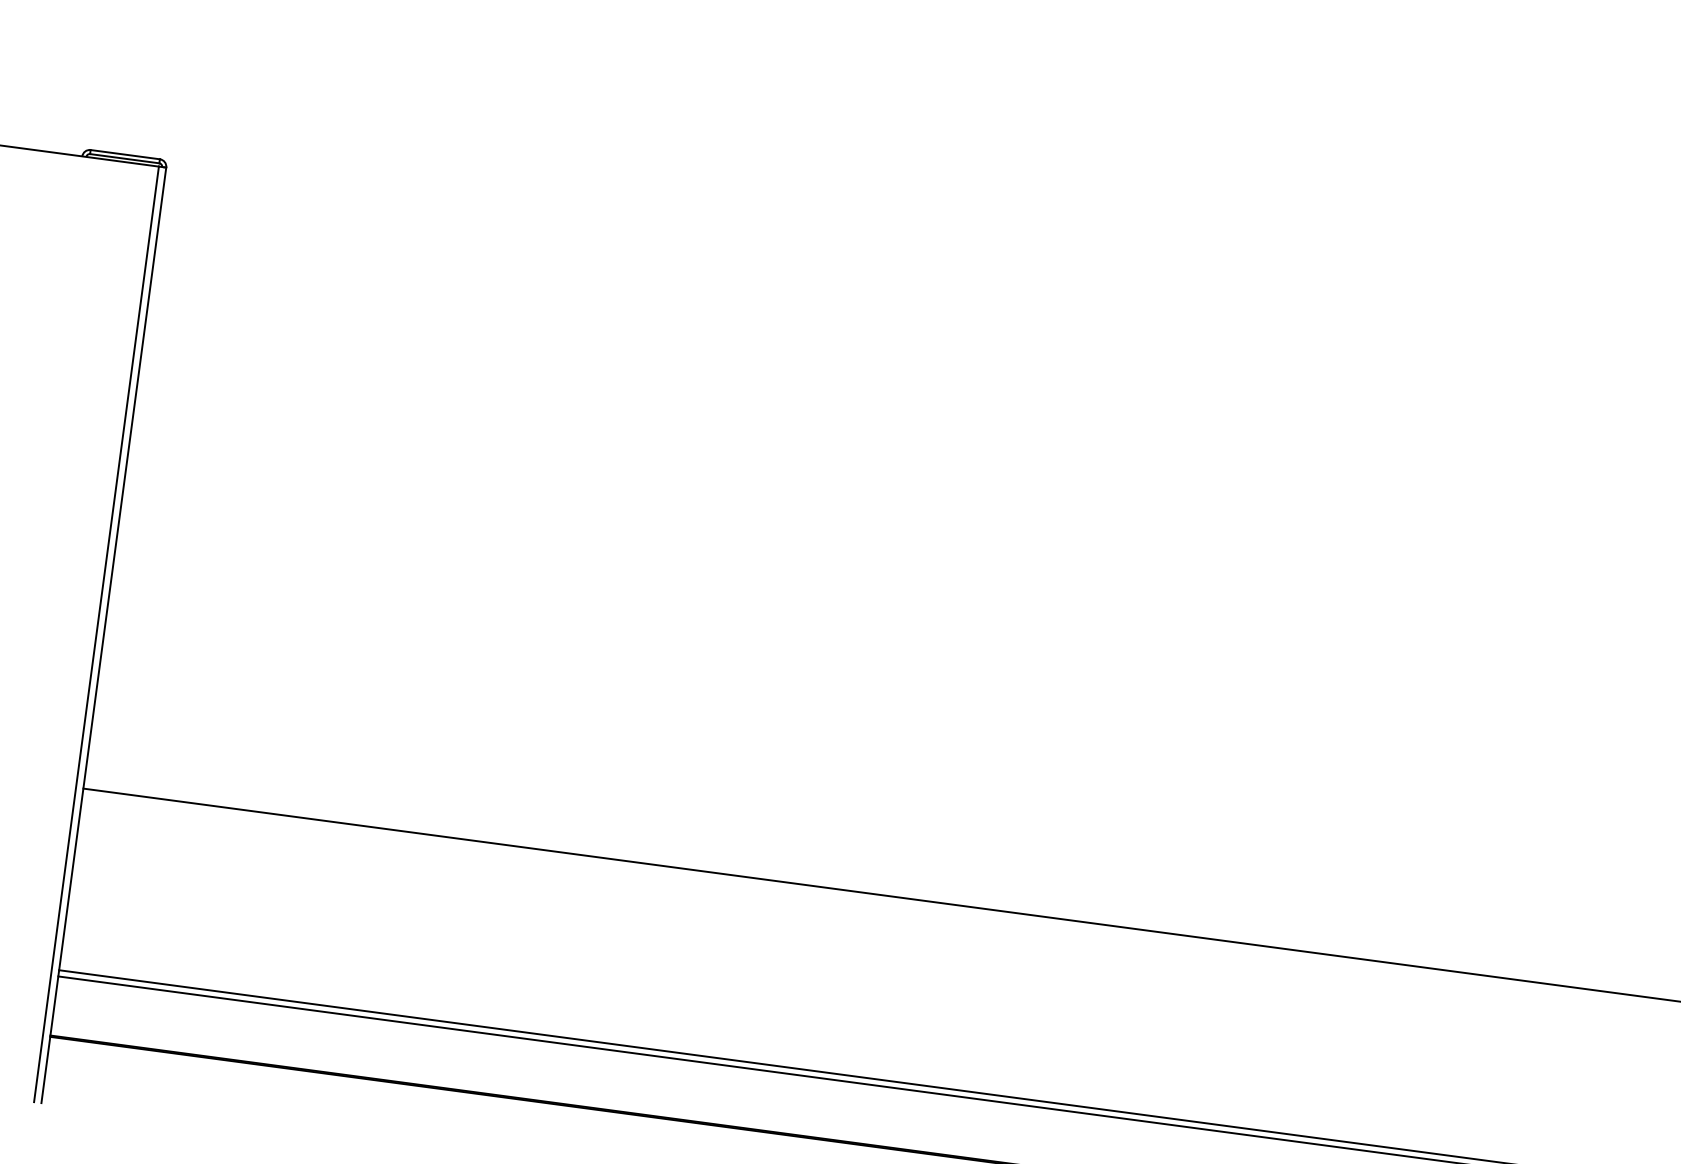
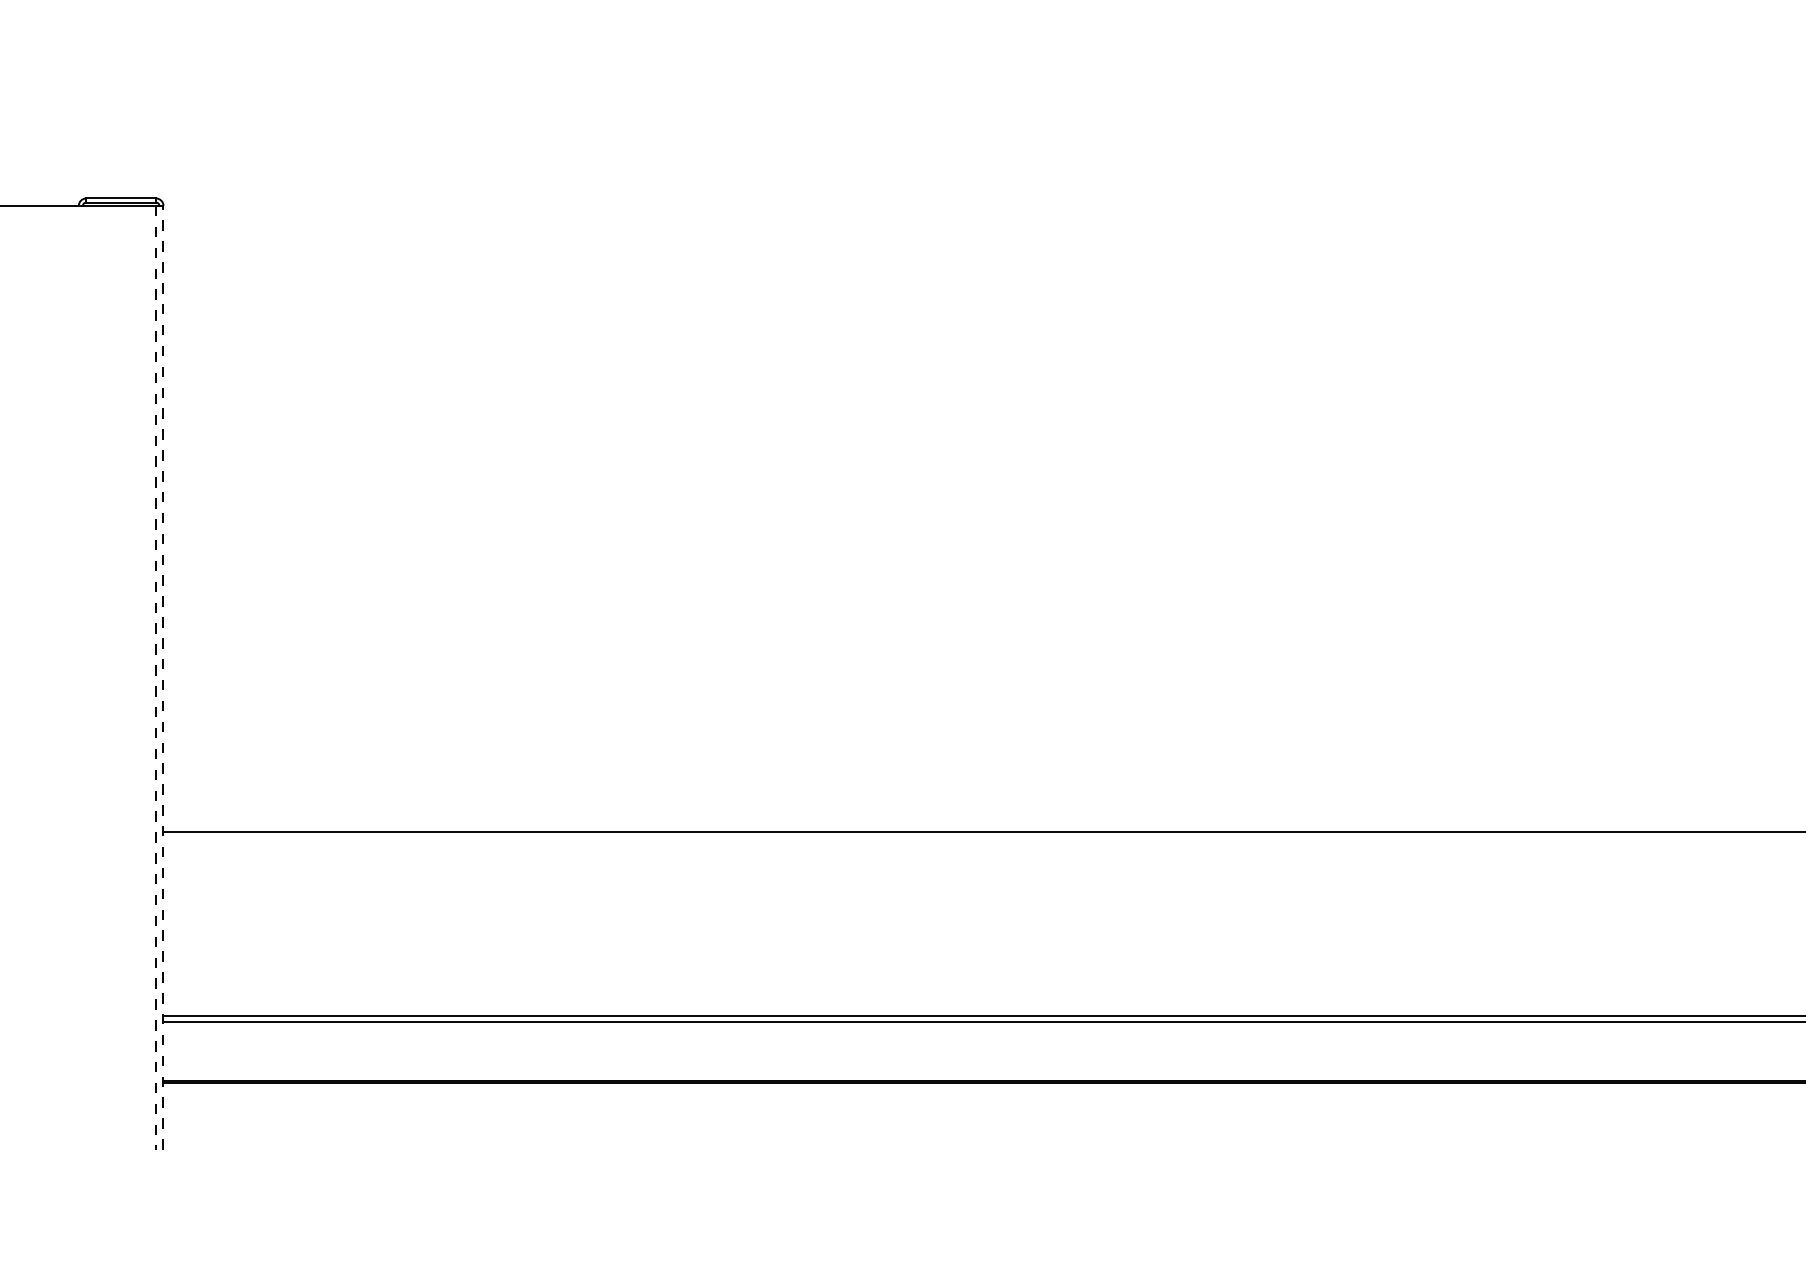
line: (96, 634) -> (156, 677), solid -> dashed
line: (103, 635) -> (163, 677), solid -> dashed

